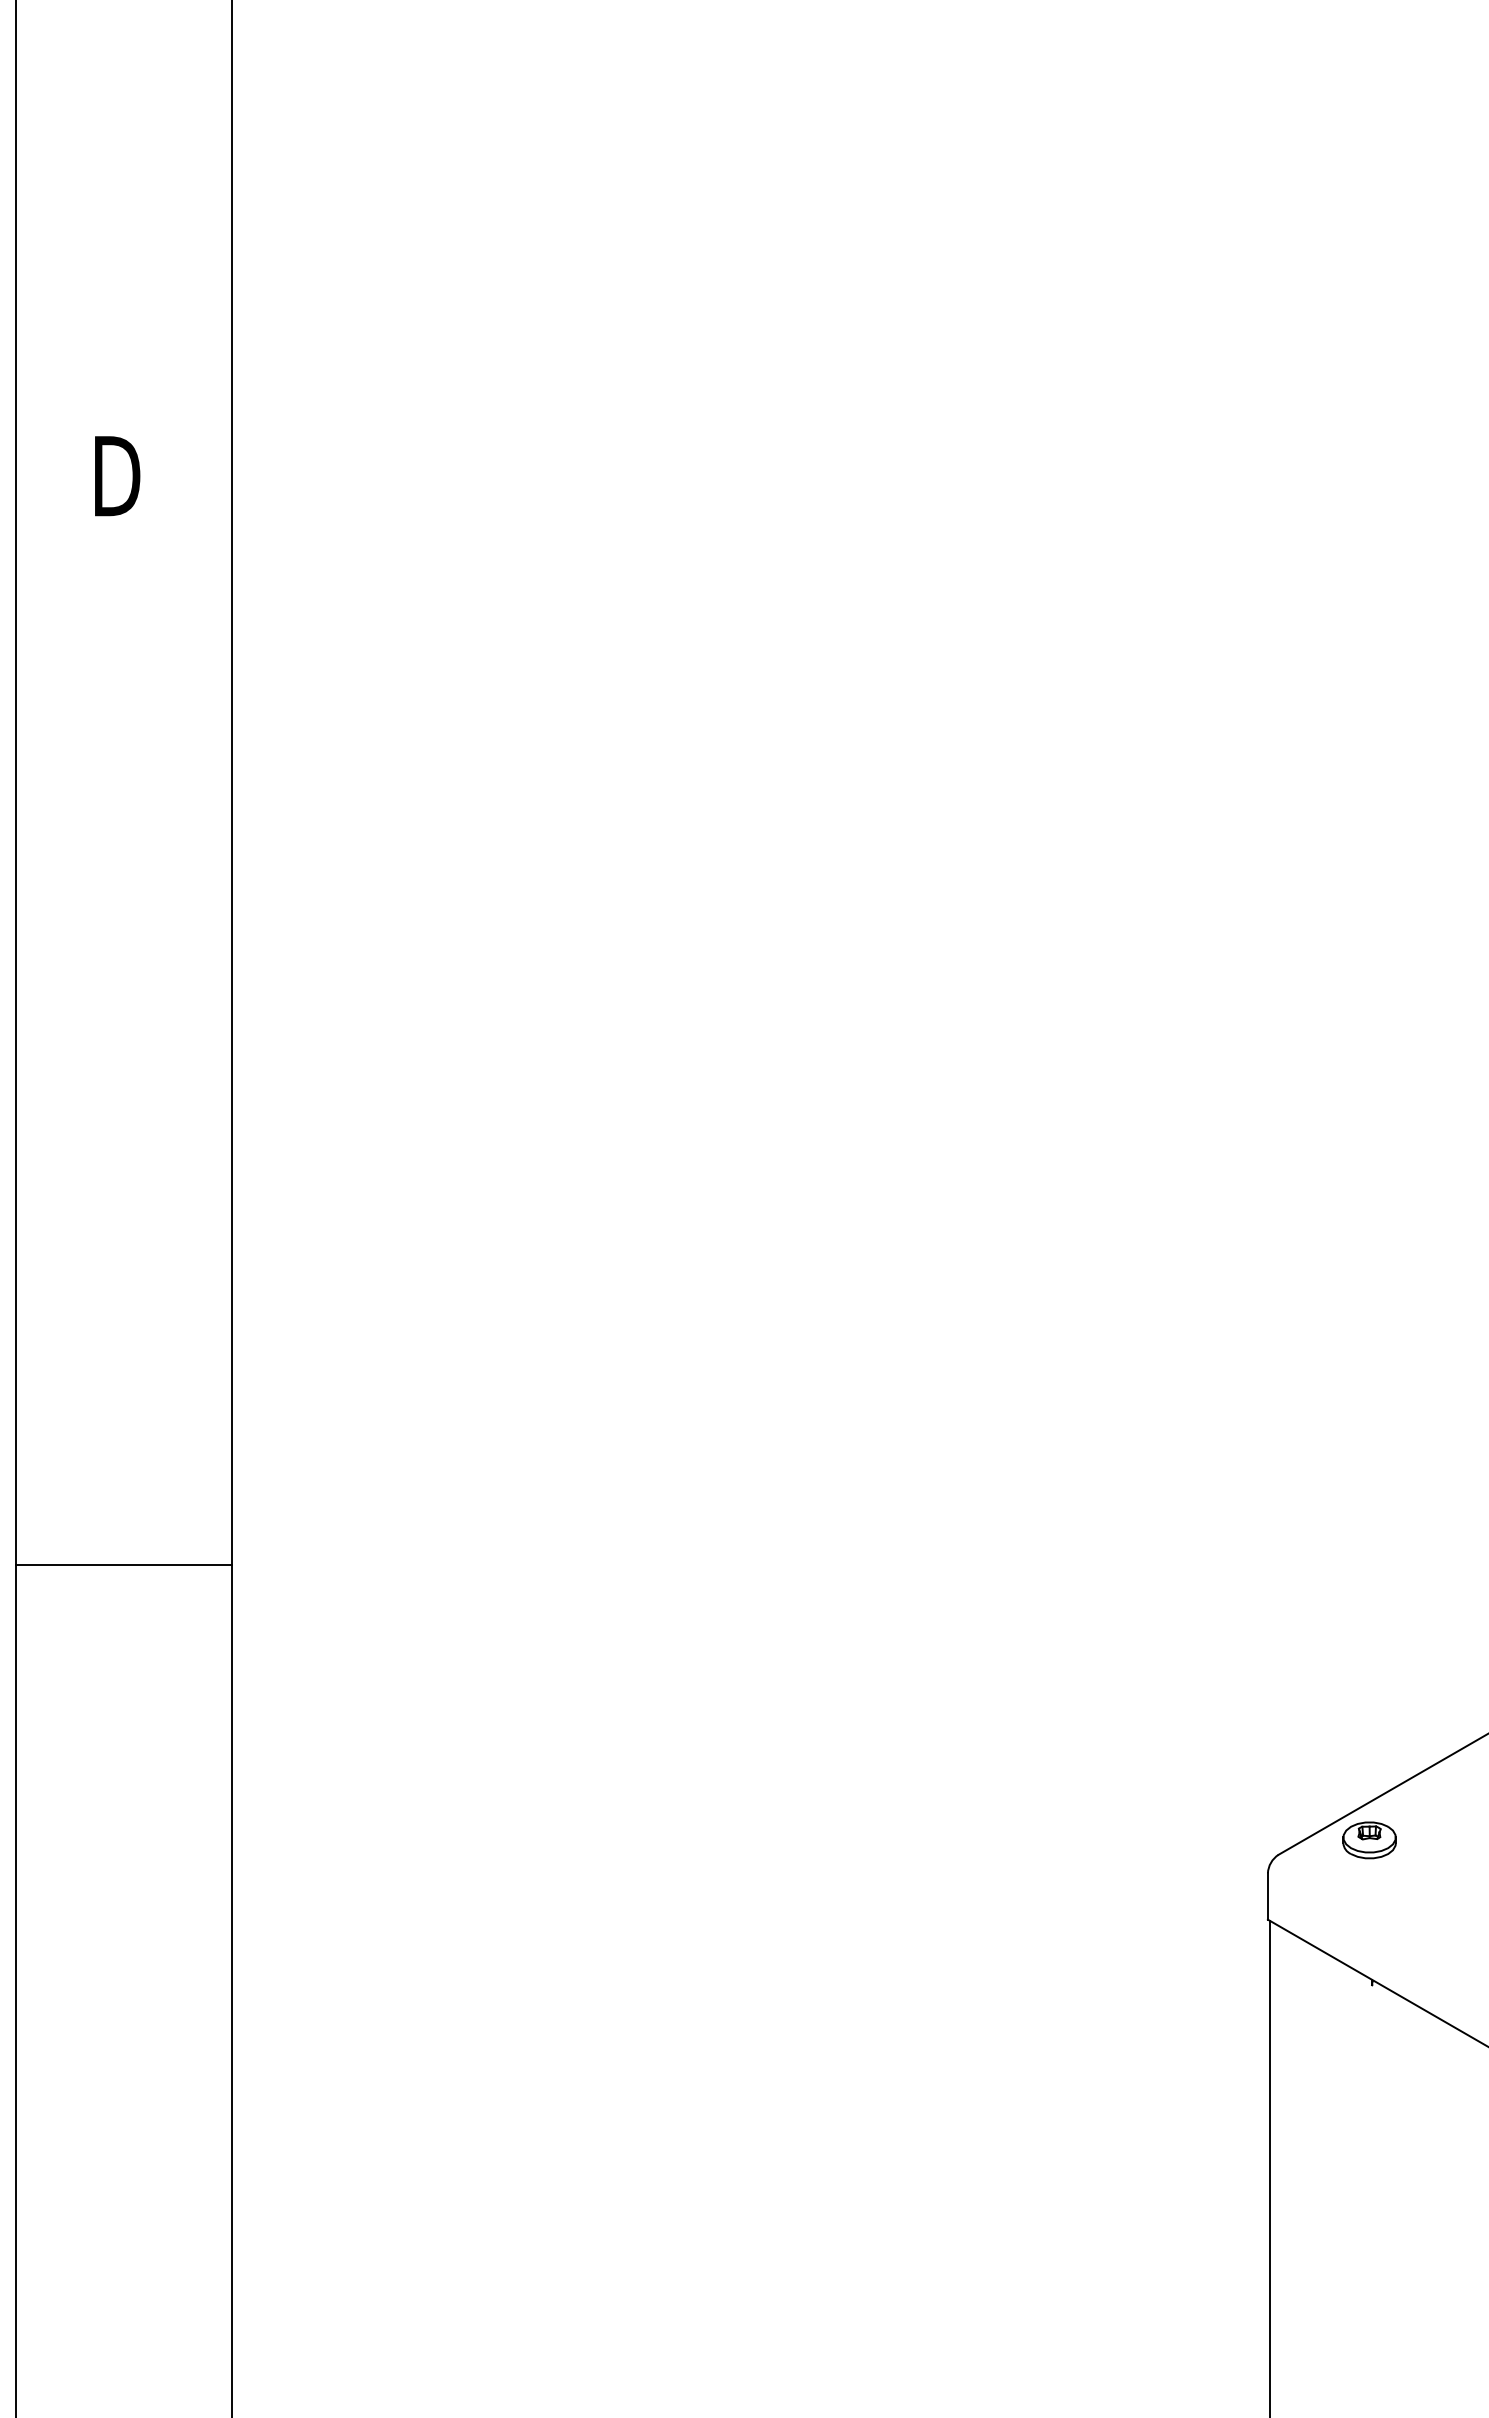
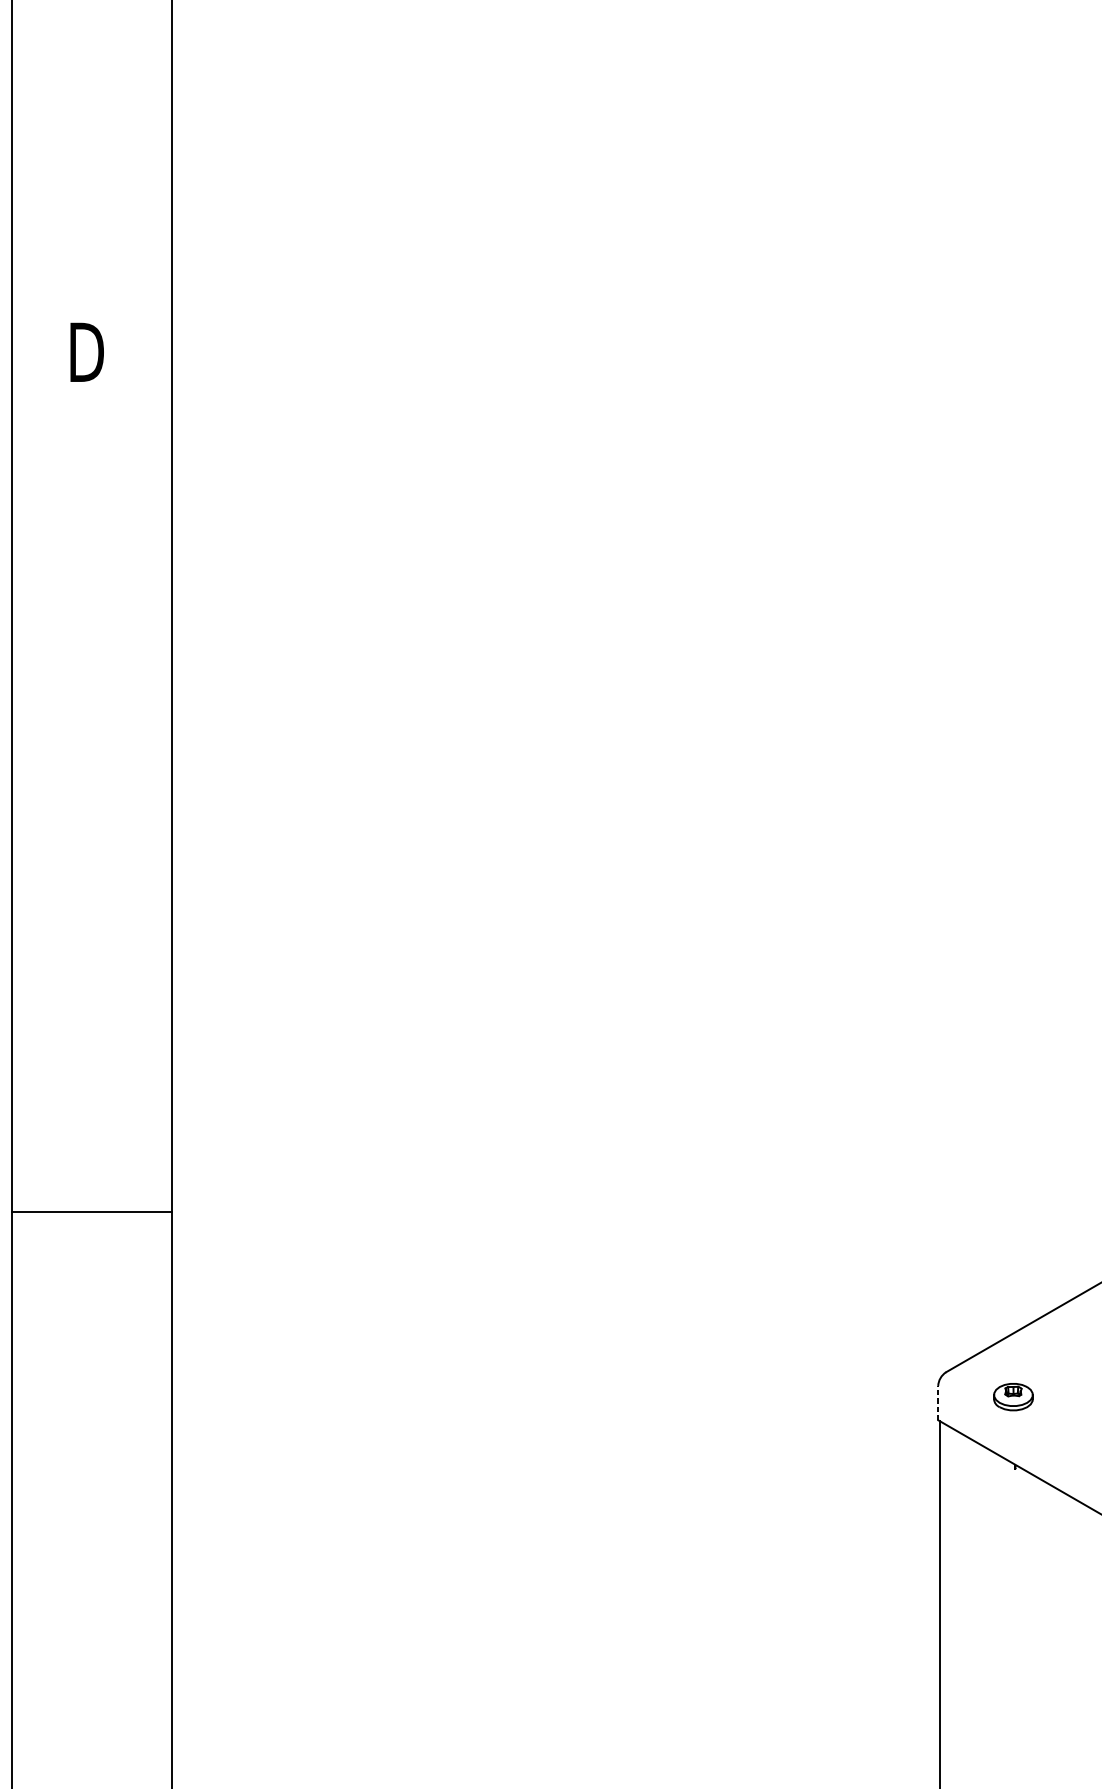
line: (123, 1565) -> (91, 1212), moved
part: (1369, 1840) -> (1013, 1397), moved
line: (1267, 1895) -> (937, 1402), solid -> dashed

